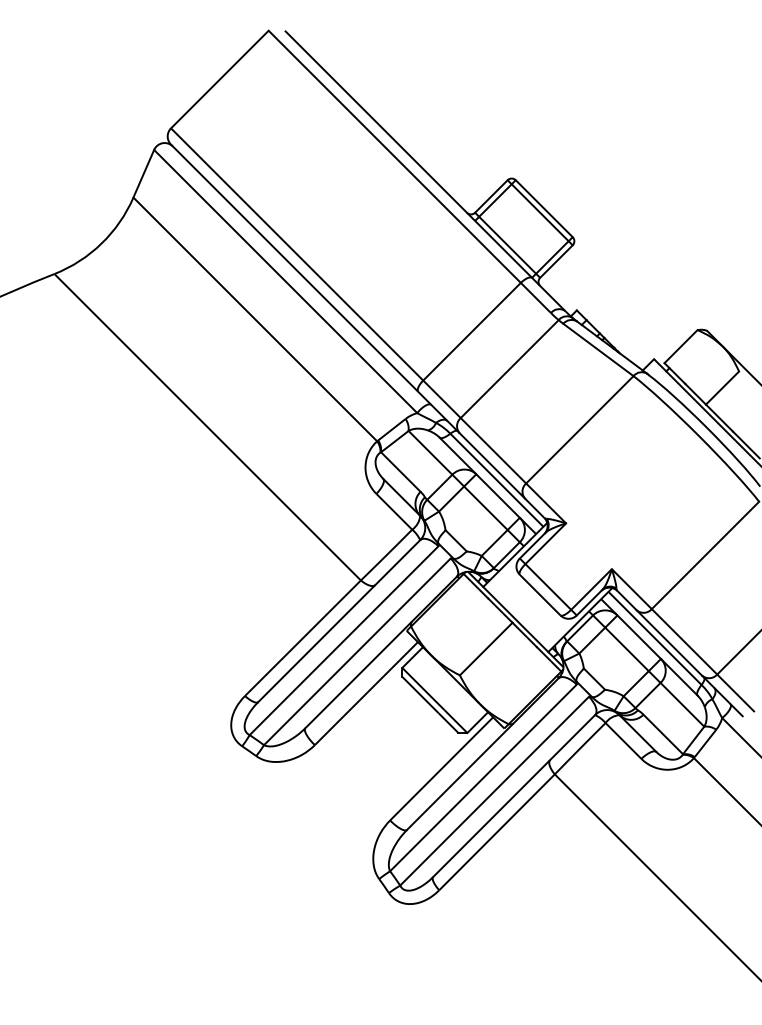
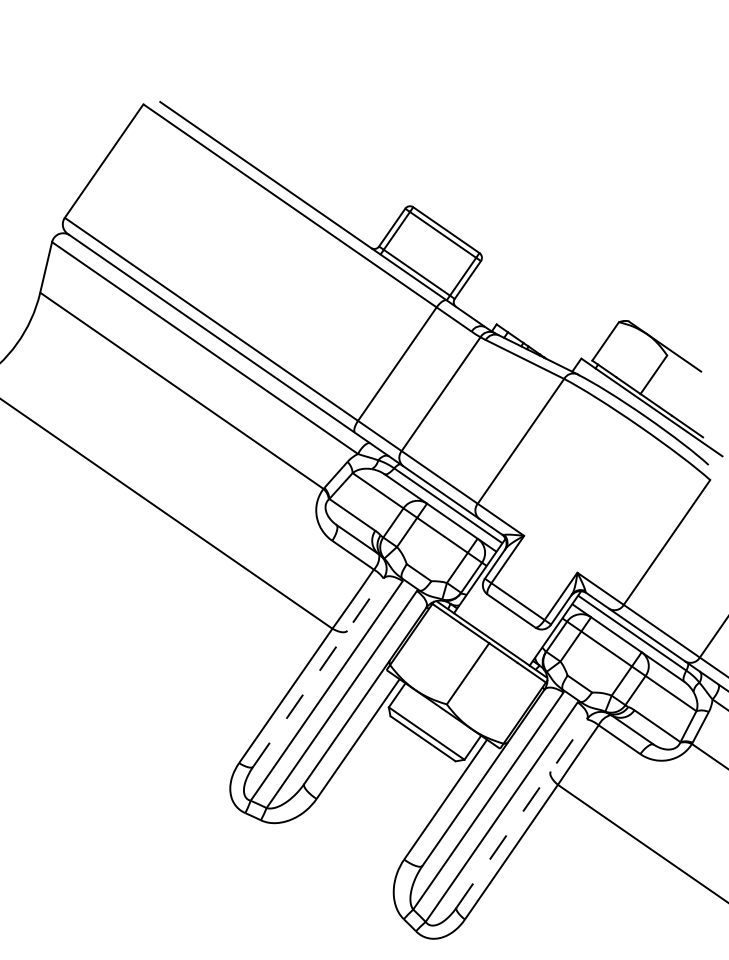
line: (339, 621) -> (318, 672), solid -> dashed
line: (514, 795) -> (522, 812), solid -> dashed

